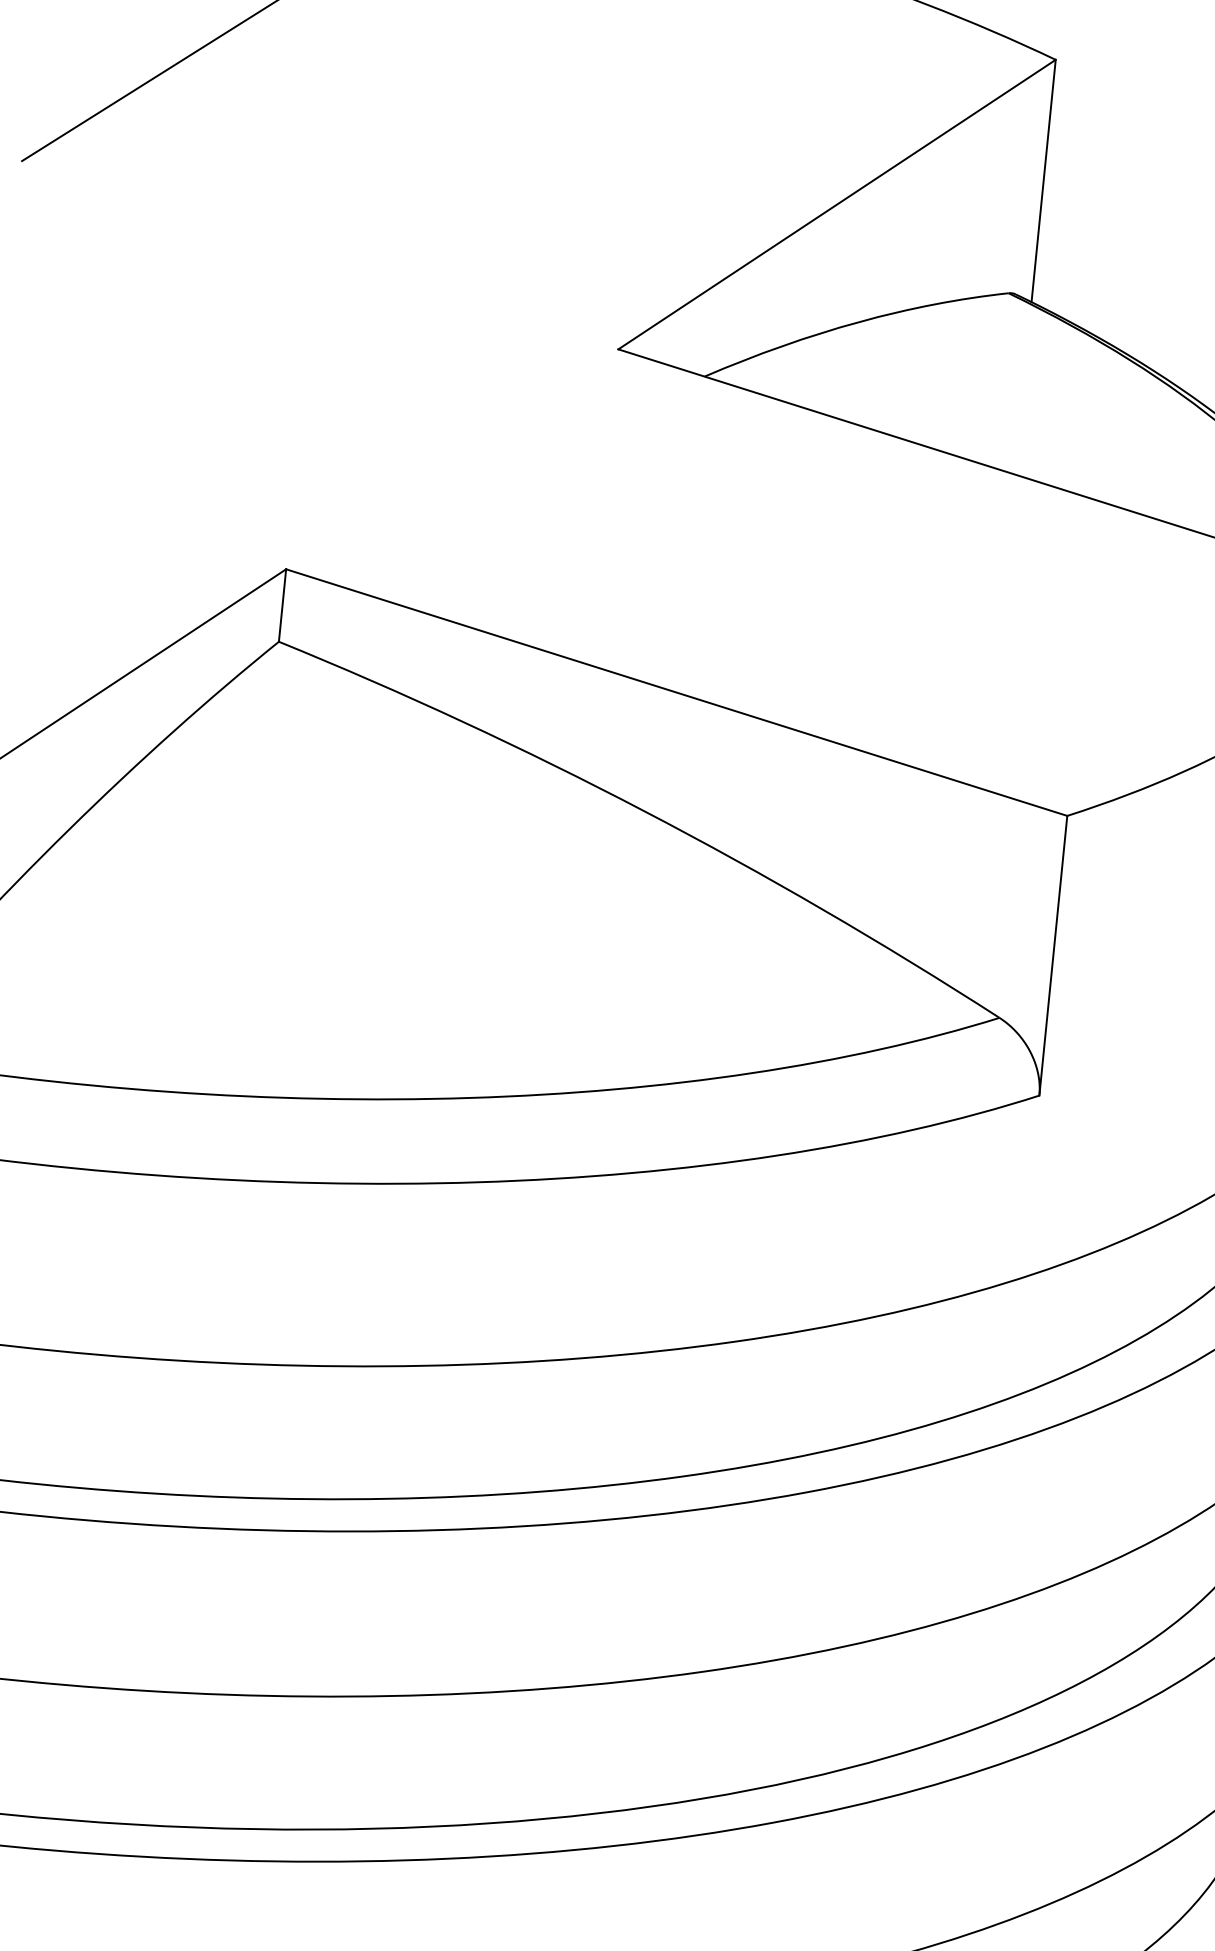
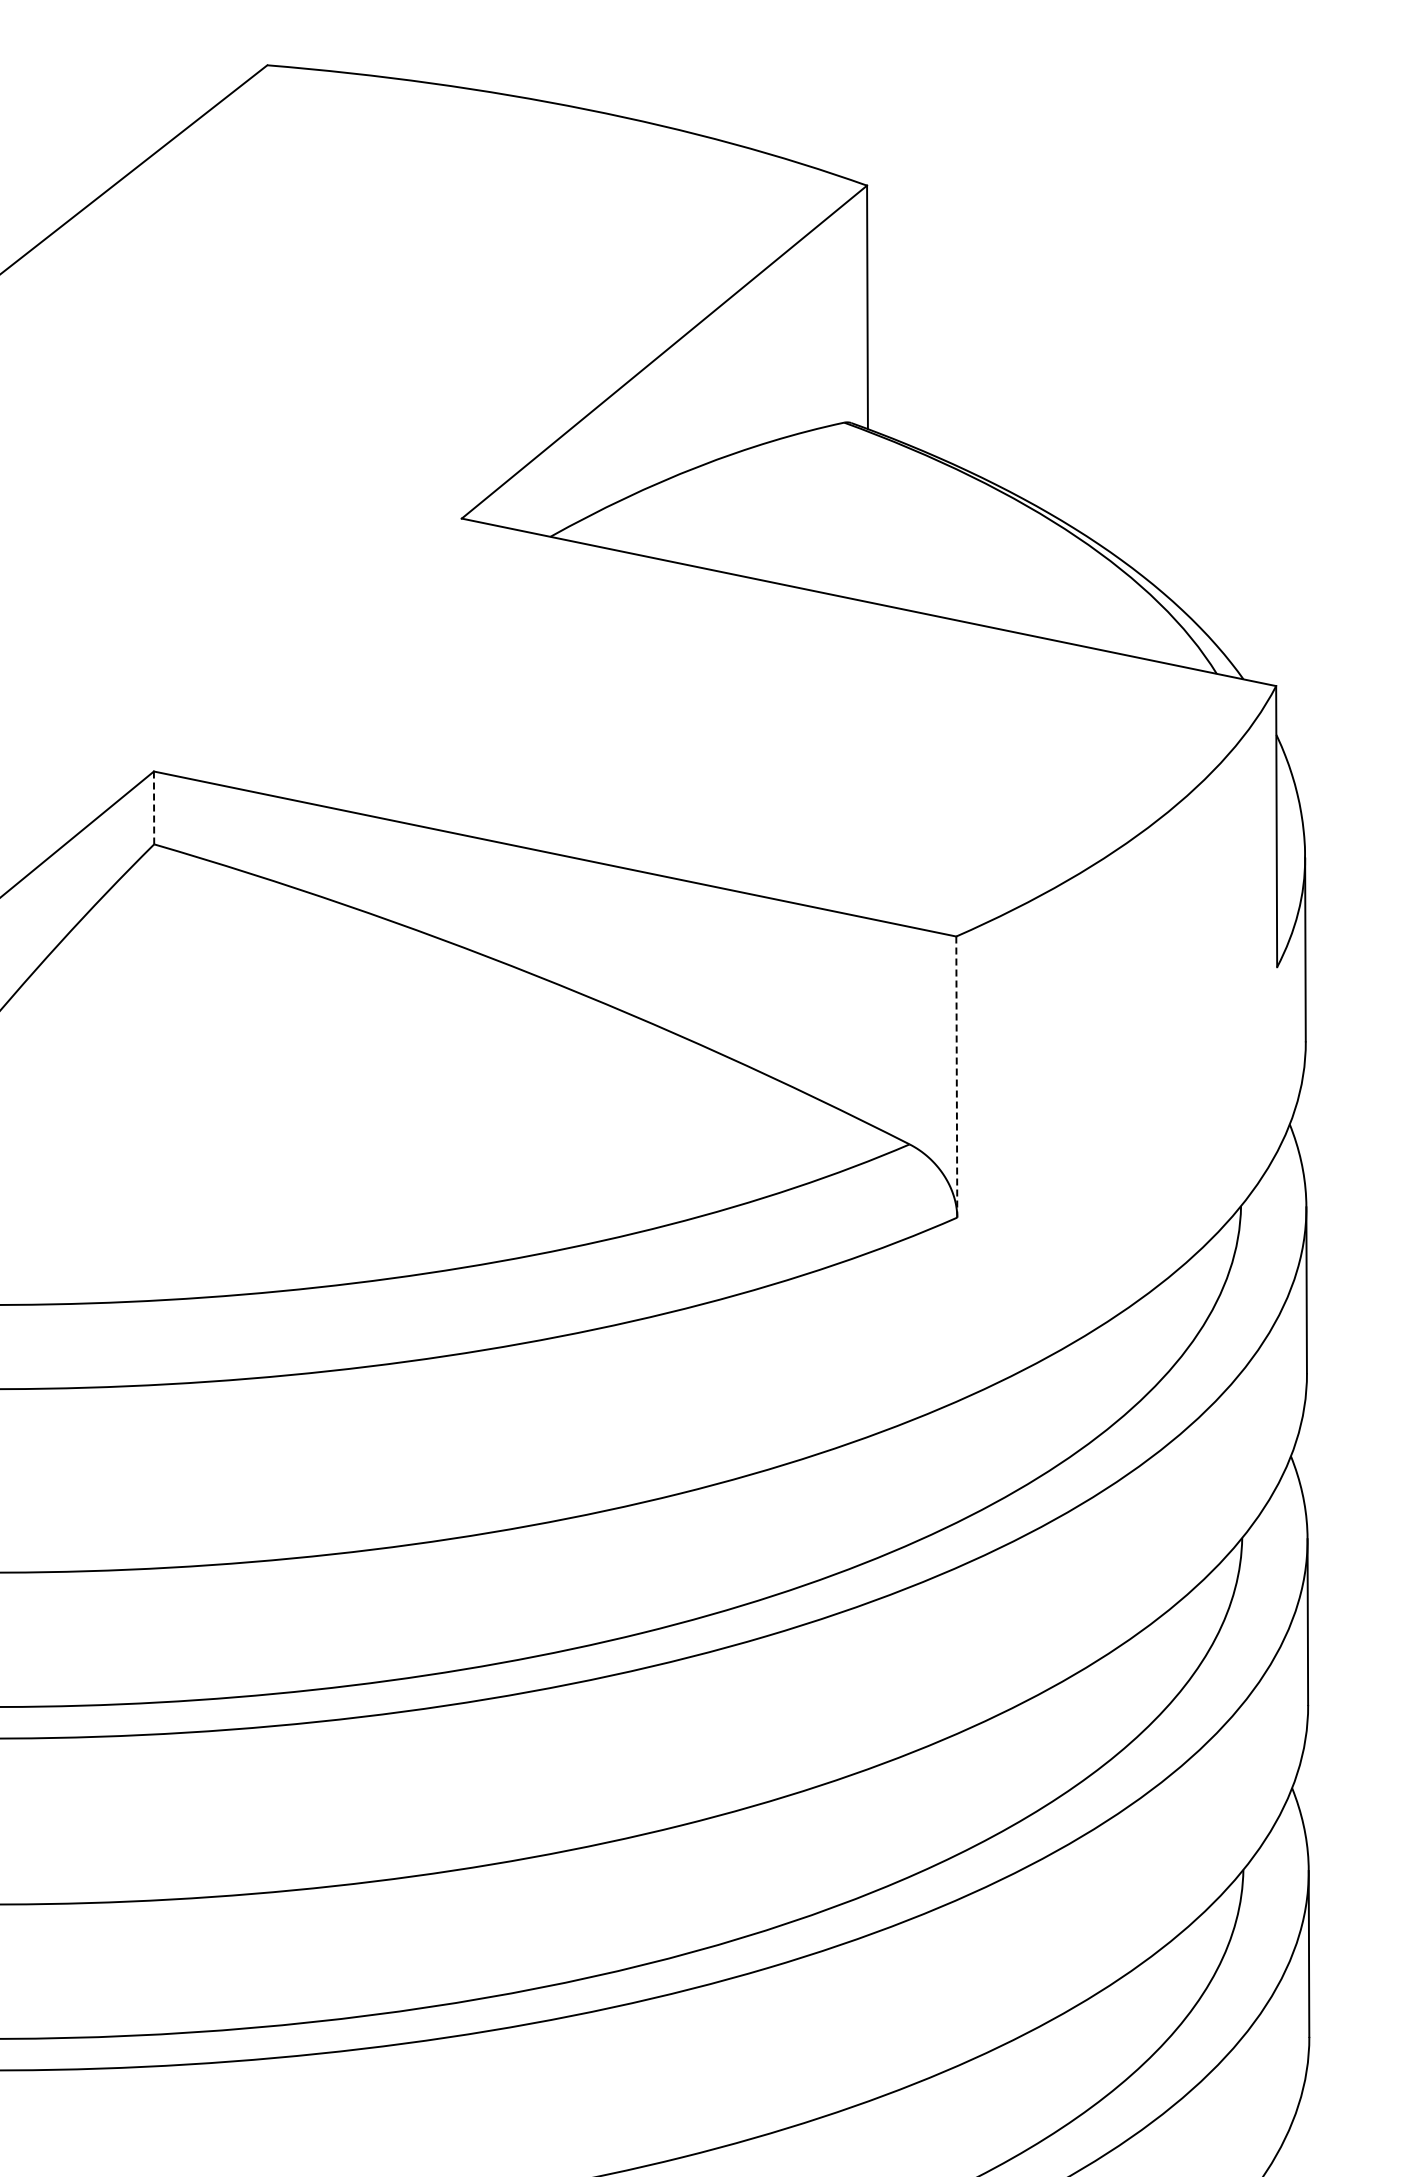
line: (282, 606) -> (154, 808), solid -> dashed
line: (1053, 956) -> (956, 1077), solid -> dashed

